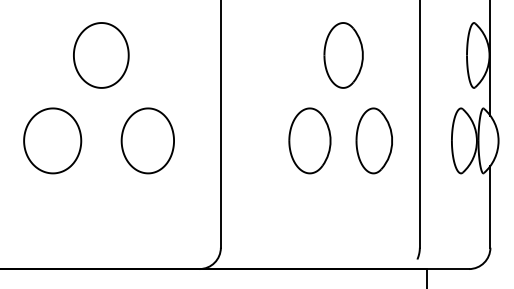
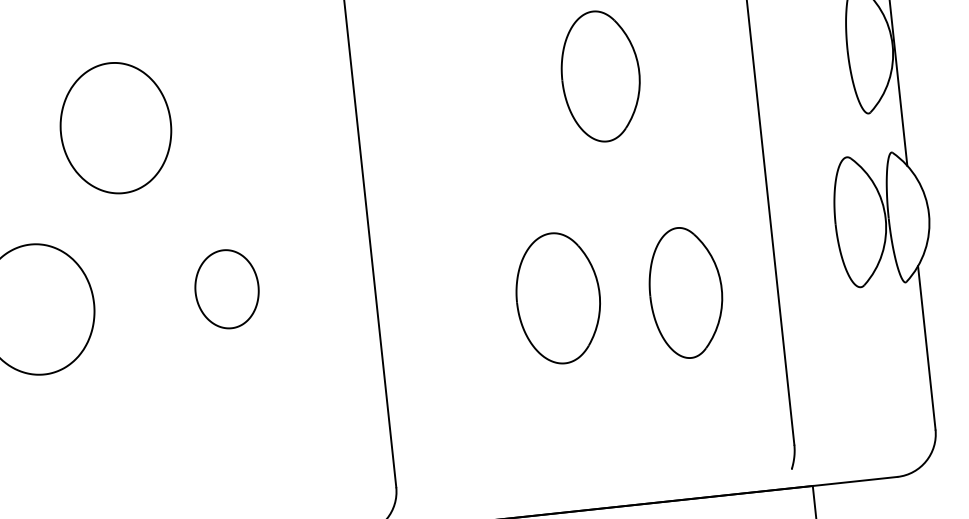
part: (147, 140) -> (226, 288), size x0.6
part: (309, 140) -> (557, 297), moved
part: (373, 140) -> (684, 292), moved

